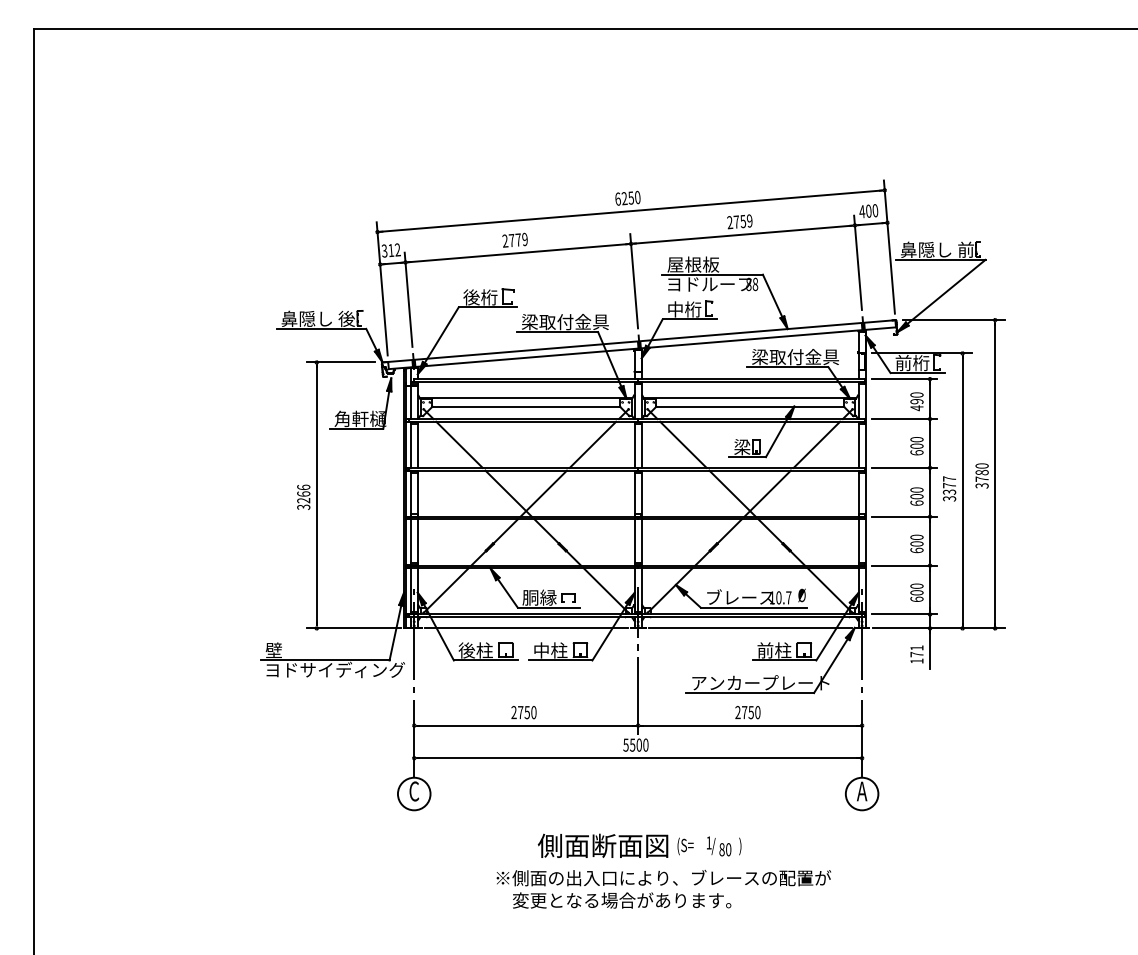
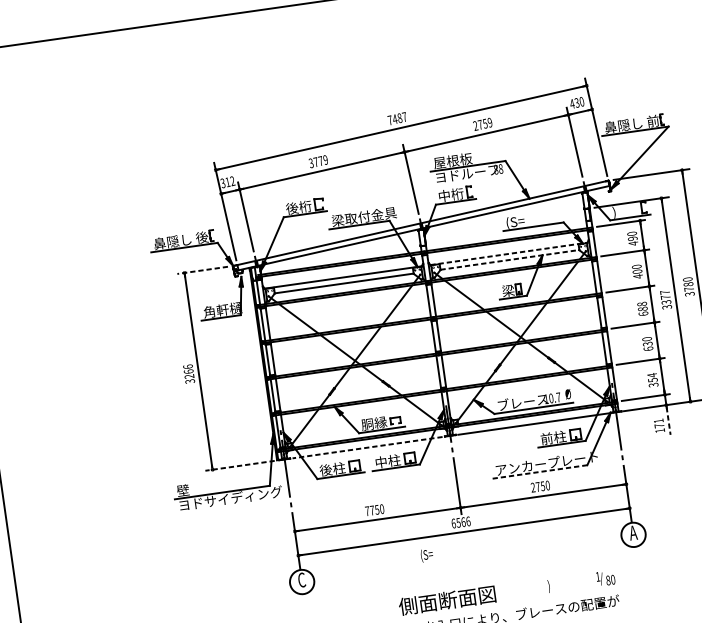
text: (627, 197) -> (397, 118), 6250 -> 7487
text: (868, 210) -> (576, 102), 400 -> 430
text: (505, 241) -> (311, 163), 2779 -> 3779
text: (795, 356) -> (538, 218), 梁取付金具 -> (S=
line: (340, 362) -> (202, 270), solid -> dashed
text: (912, 363) -> (625, 210), 前桁 -> )
line: (750, 398) -> (509, 253), solid -> dashed
line: (750, 406) -> (510, 259), solid -> dashed
text: (916, 452) -> (637, 276), 600 -> 400
text: (917, 493) -> (642, 306), 600 -> 688
text: (916, 543) -> (647, 343), 600 -> 630
text: (916, 592) -> (652, 380), 600 -> 354
line: (353, 628) -> (239, 465), solid -> dashed
line: (525, 628) -> (367, 447), solid -> dashed
line: (930, 649) -> (668, 420), solid -> dashed
line: (750, 693) -> (540, 472), solid -> dashed
text: (513, 712) -> (367, 511), 2750 -> 7750
text: (635, 744) -> (460, 522), 5500 -> 6566
text: (685, 846) -> (426, 555), moved
text: (719, 846) -> (606, 578), moved

